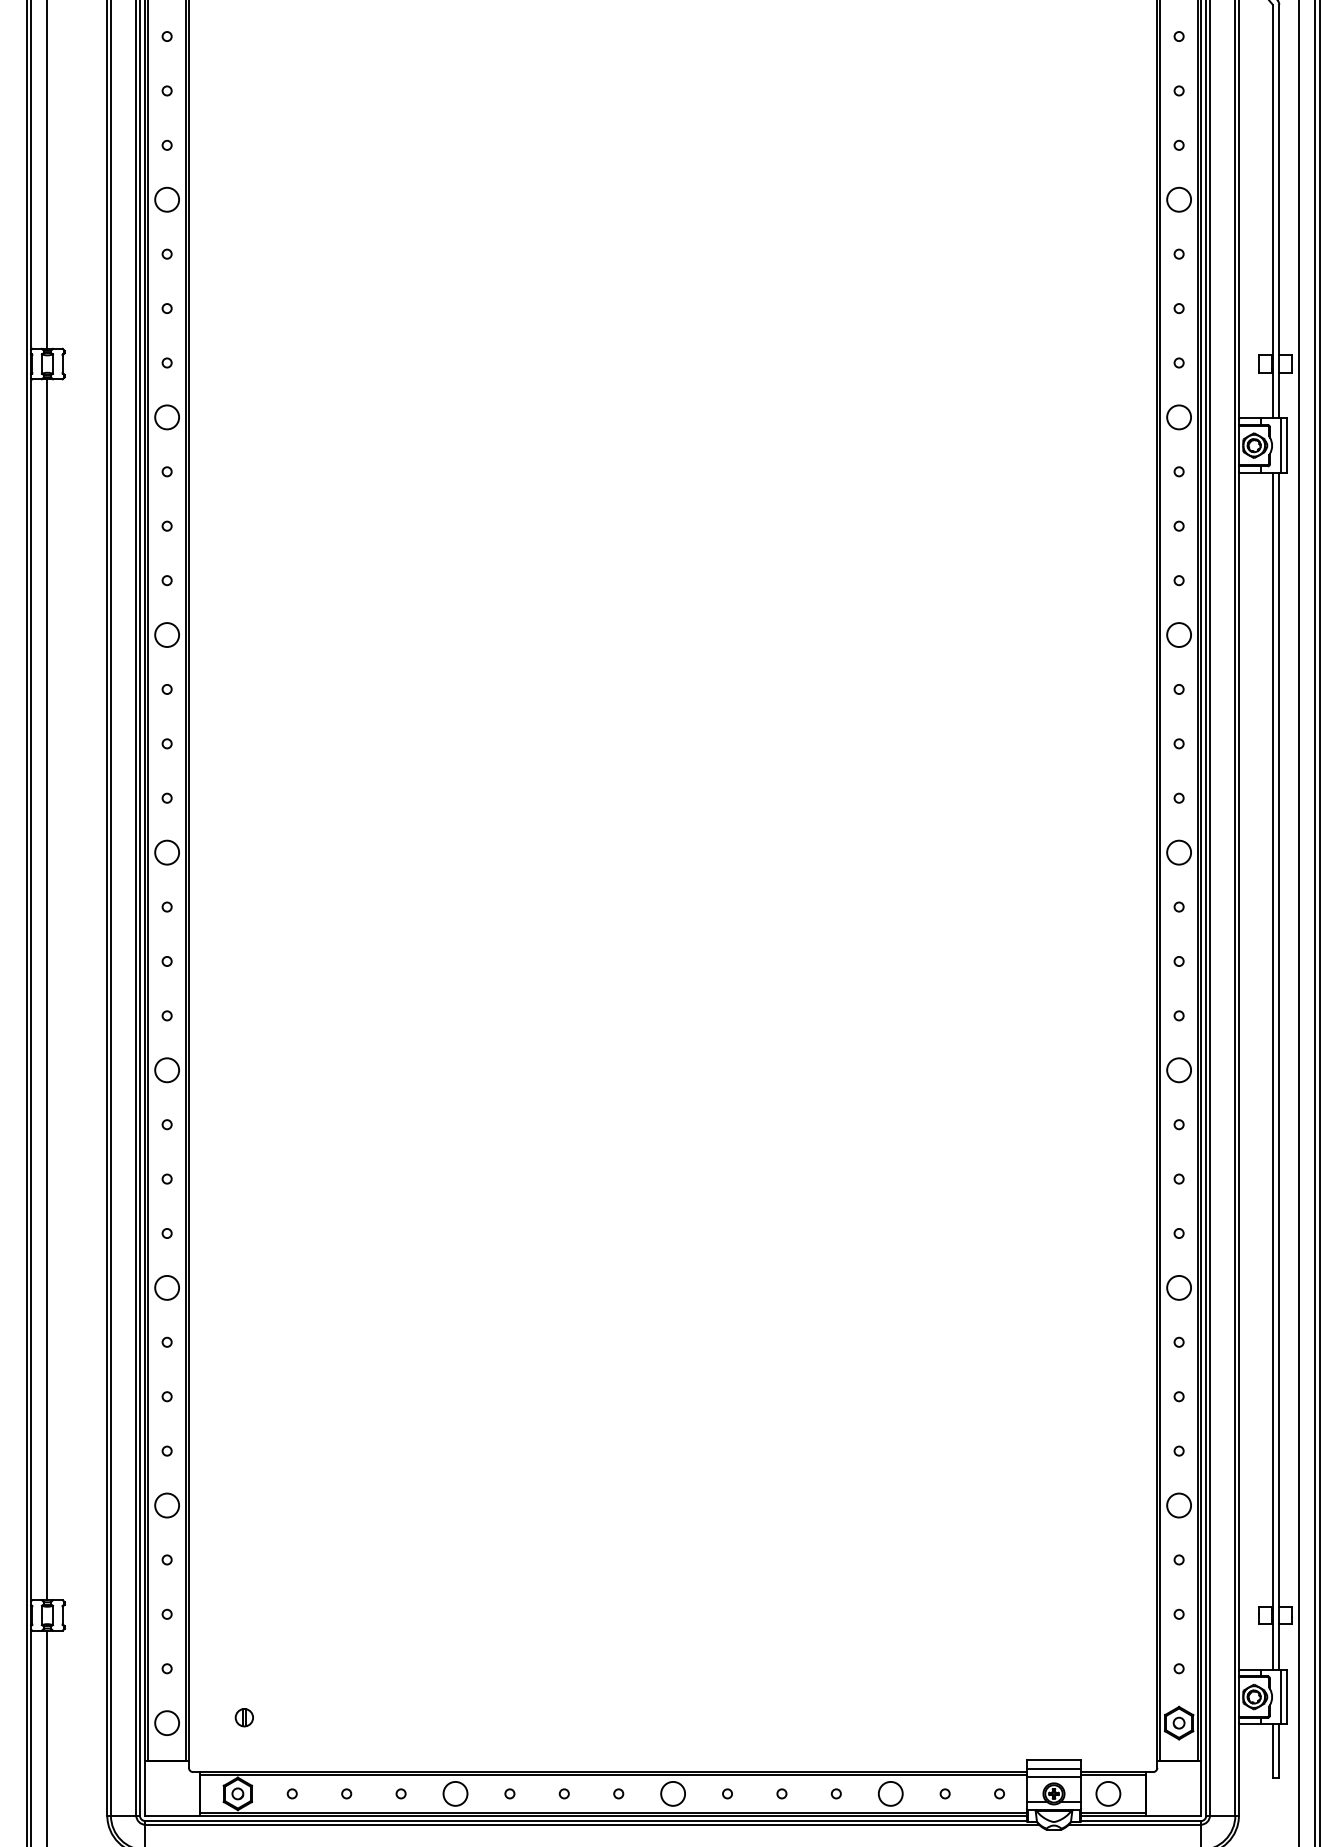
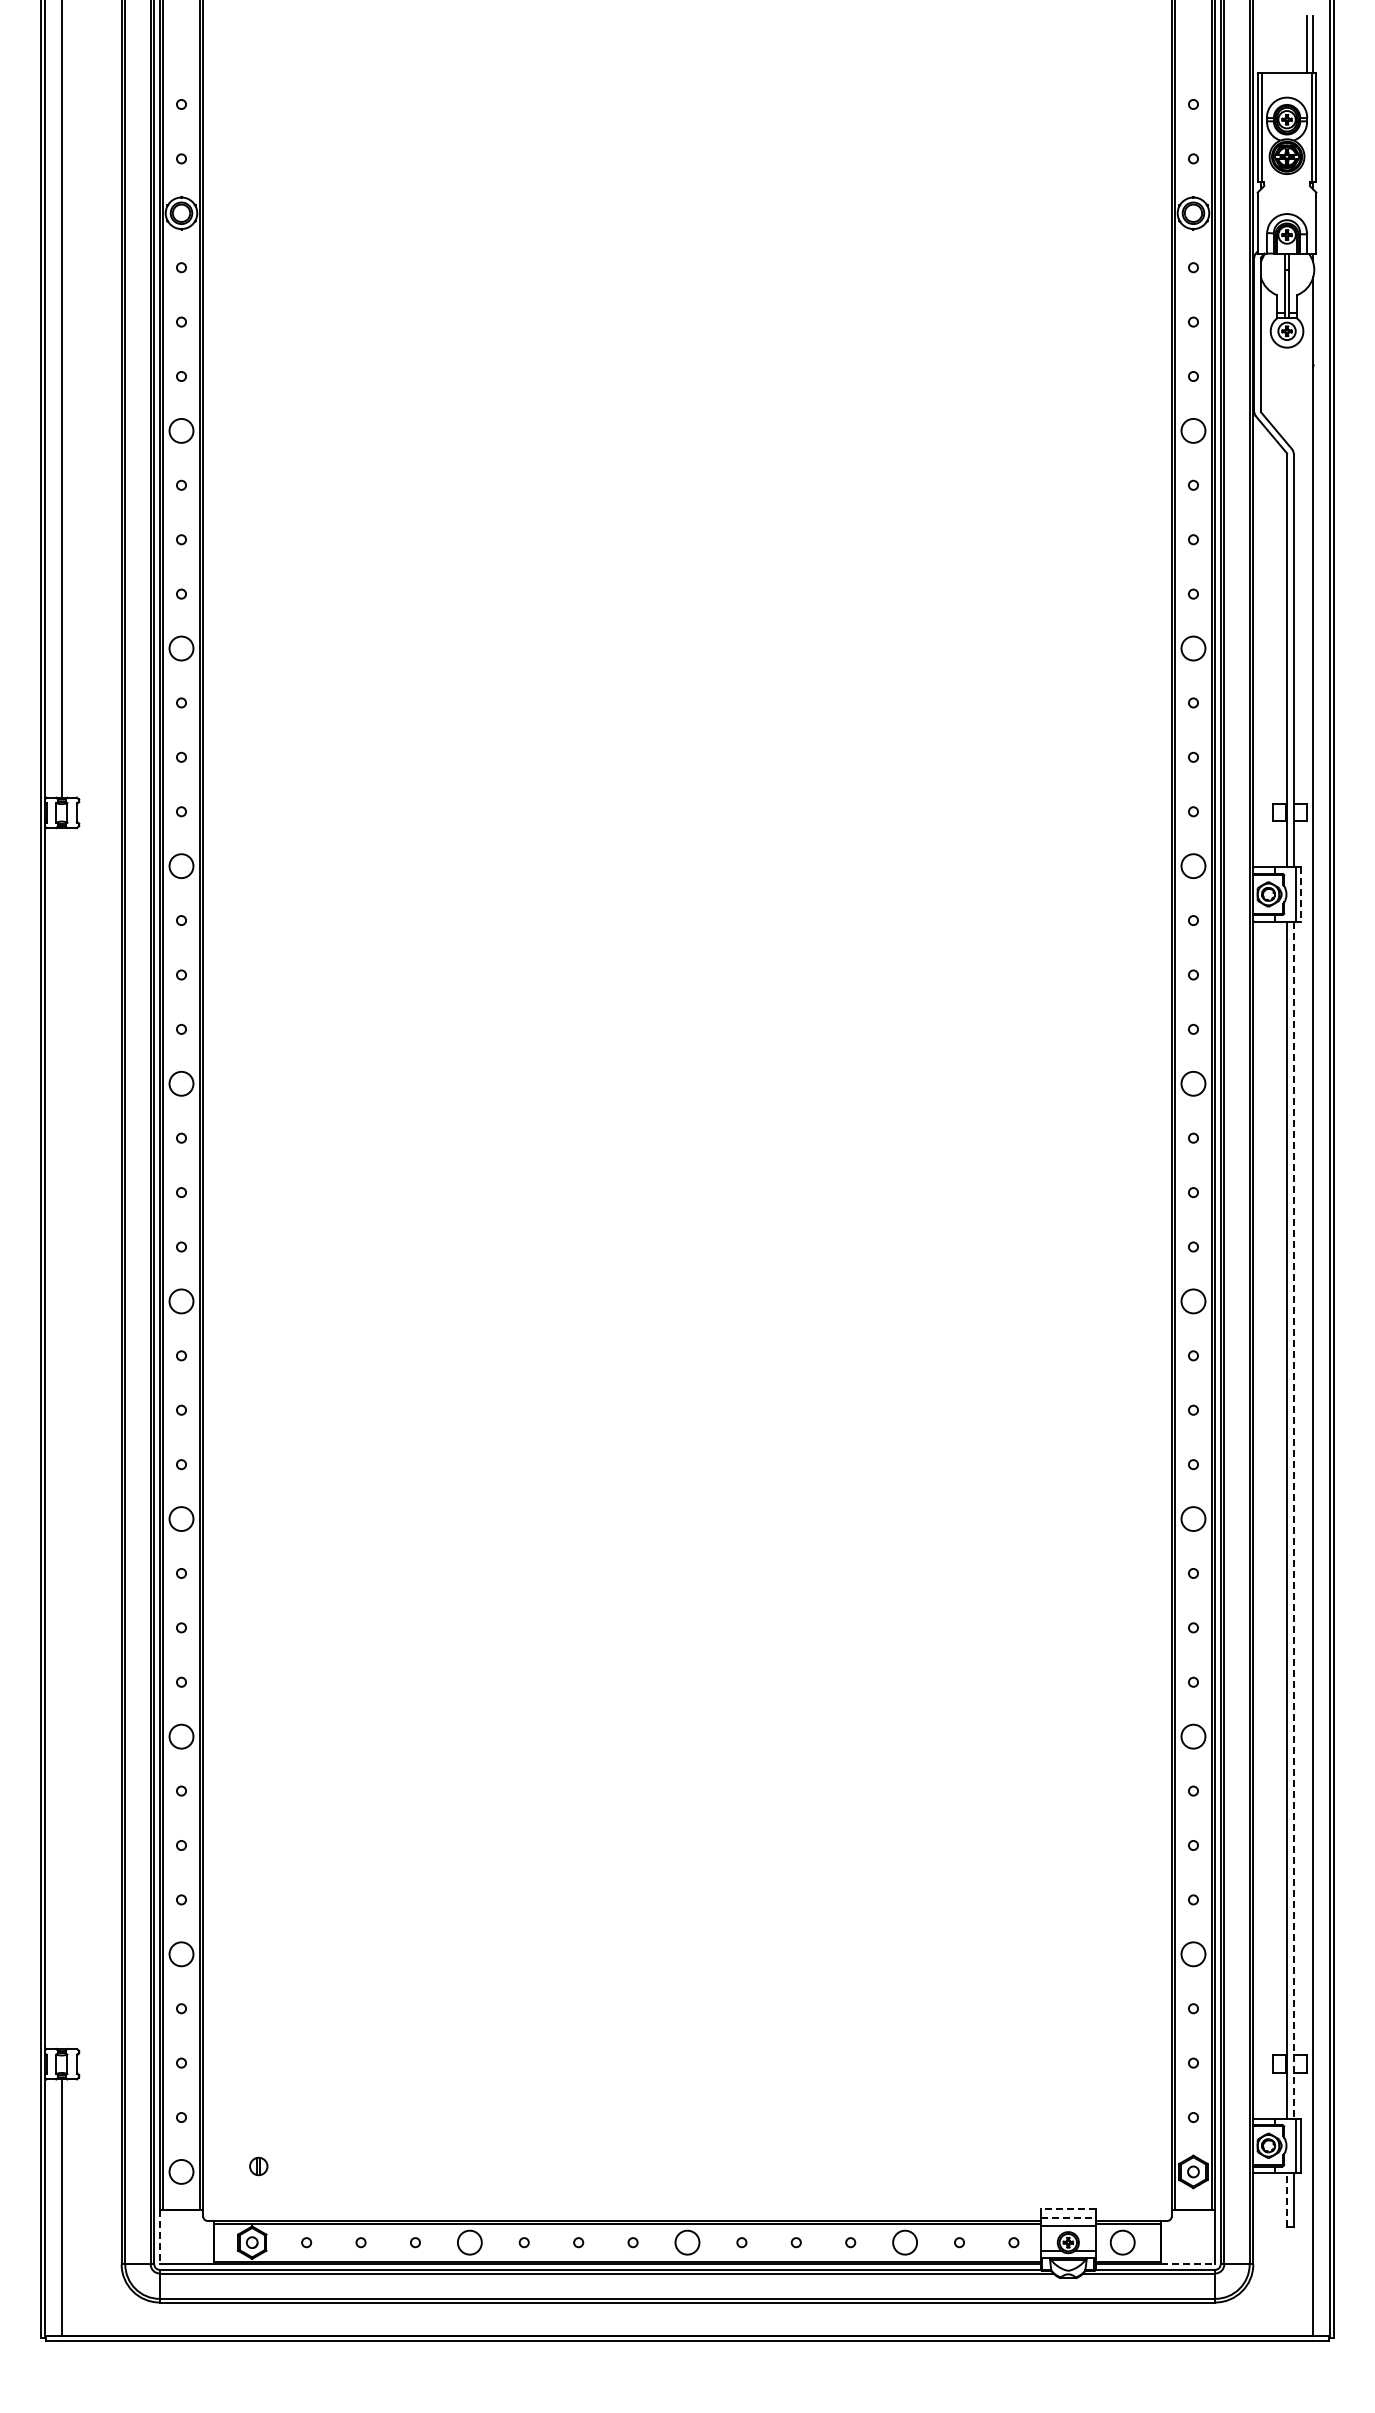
line: (1287, 445) -> (1301, 894), solid -> dashed
line: (47, 989) -> (61, 1438), removed
line: (1279, 1071) -> (1293, 1520), solid -> dashed
line: (1273, 1750) -> (1287, 2199), solid -> dashed
line: (1053, 1759) -> (1067, 2208), solid -> dashed
line: (1054, 1768) -> (1068, 2217), solid -> dashed
line: (145, 1788) -> (159, 2237), solid -> dashed
line: (1174, 1815) -> (1188, 2264), solid -> dashed

